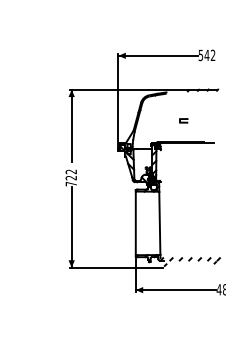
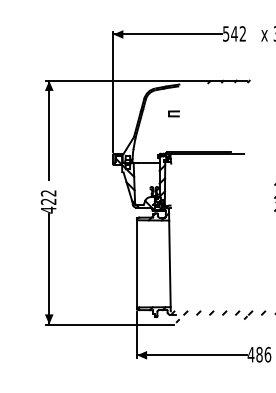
part: (183, 120) -> (173, 113), moved
text: (70, 183) -> (47, 209), 722 -> 422

